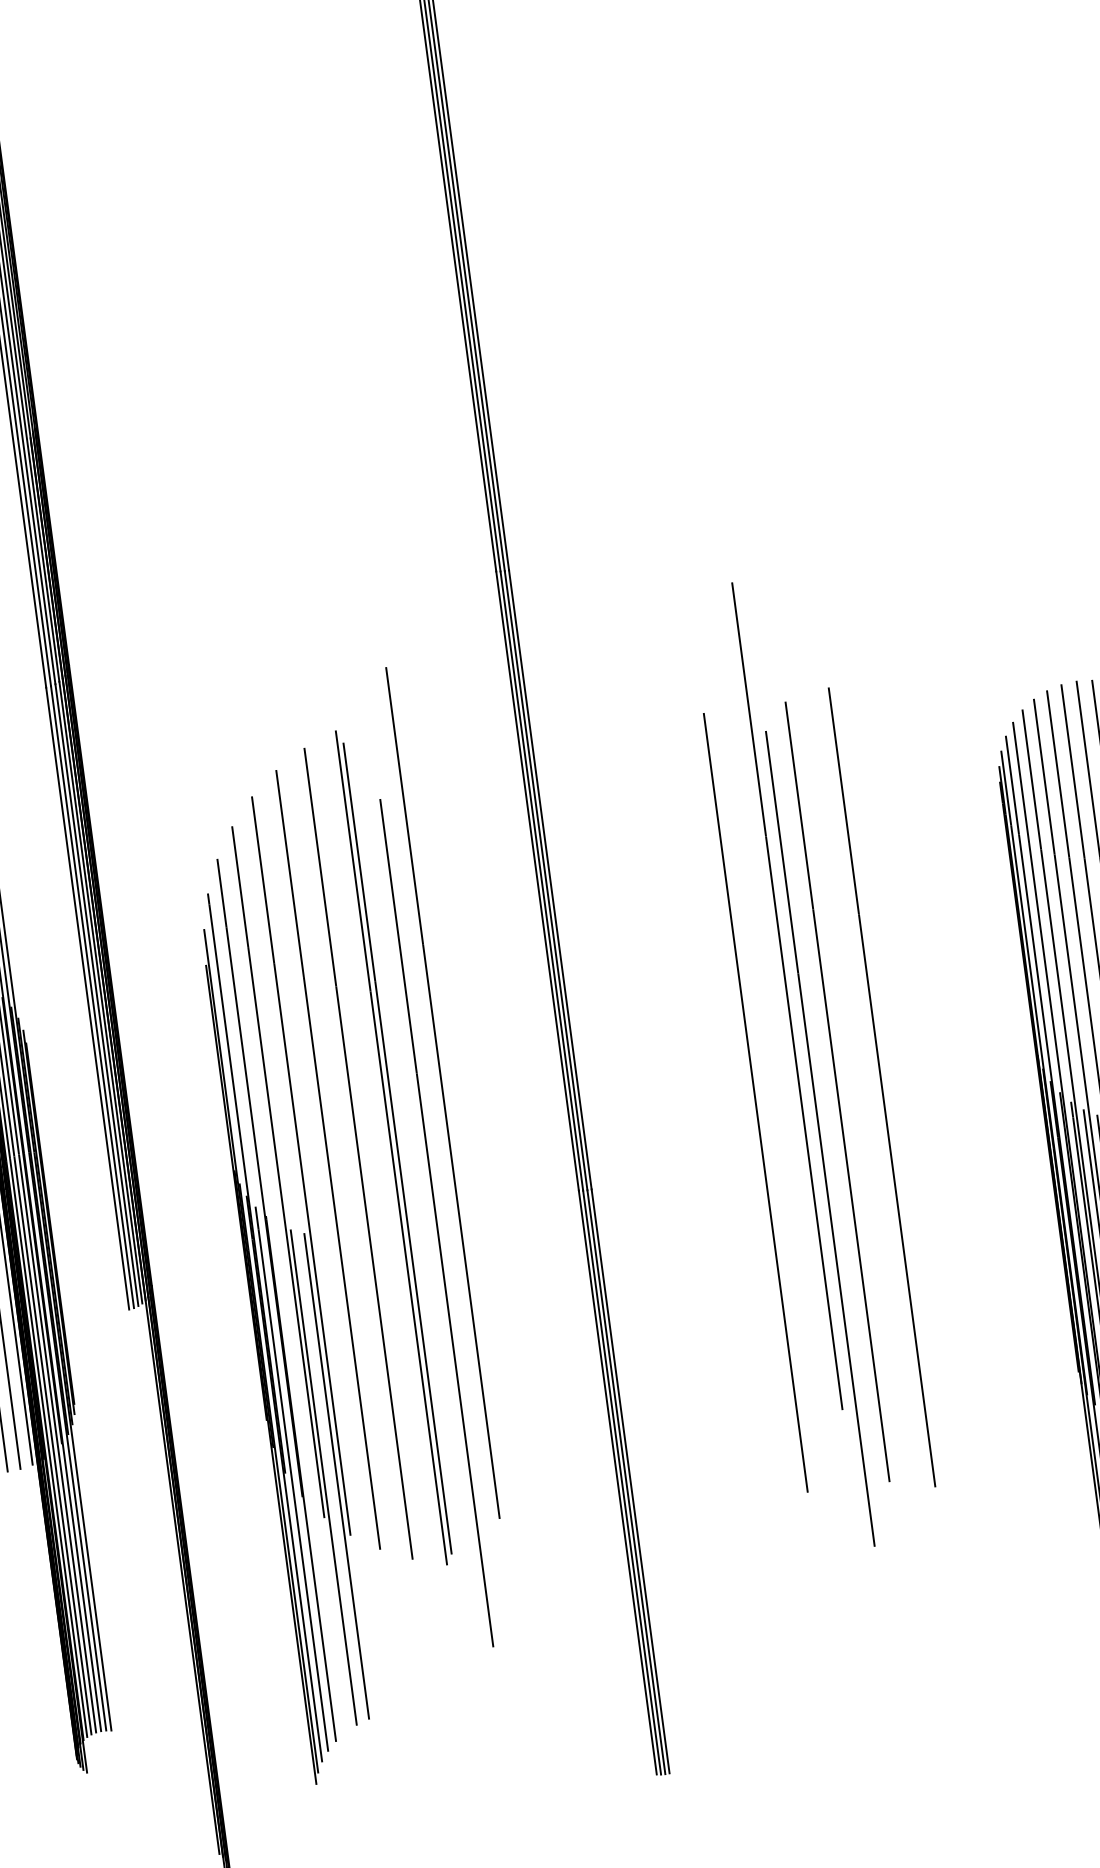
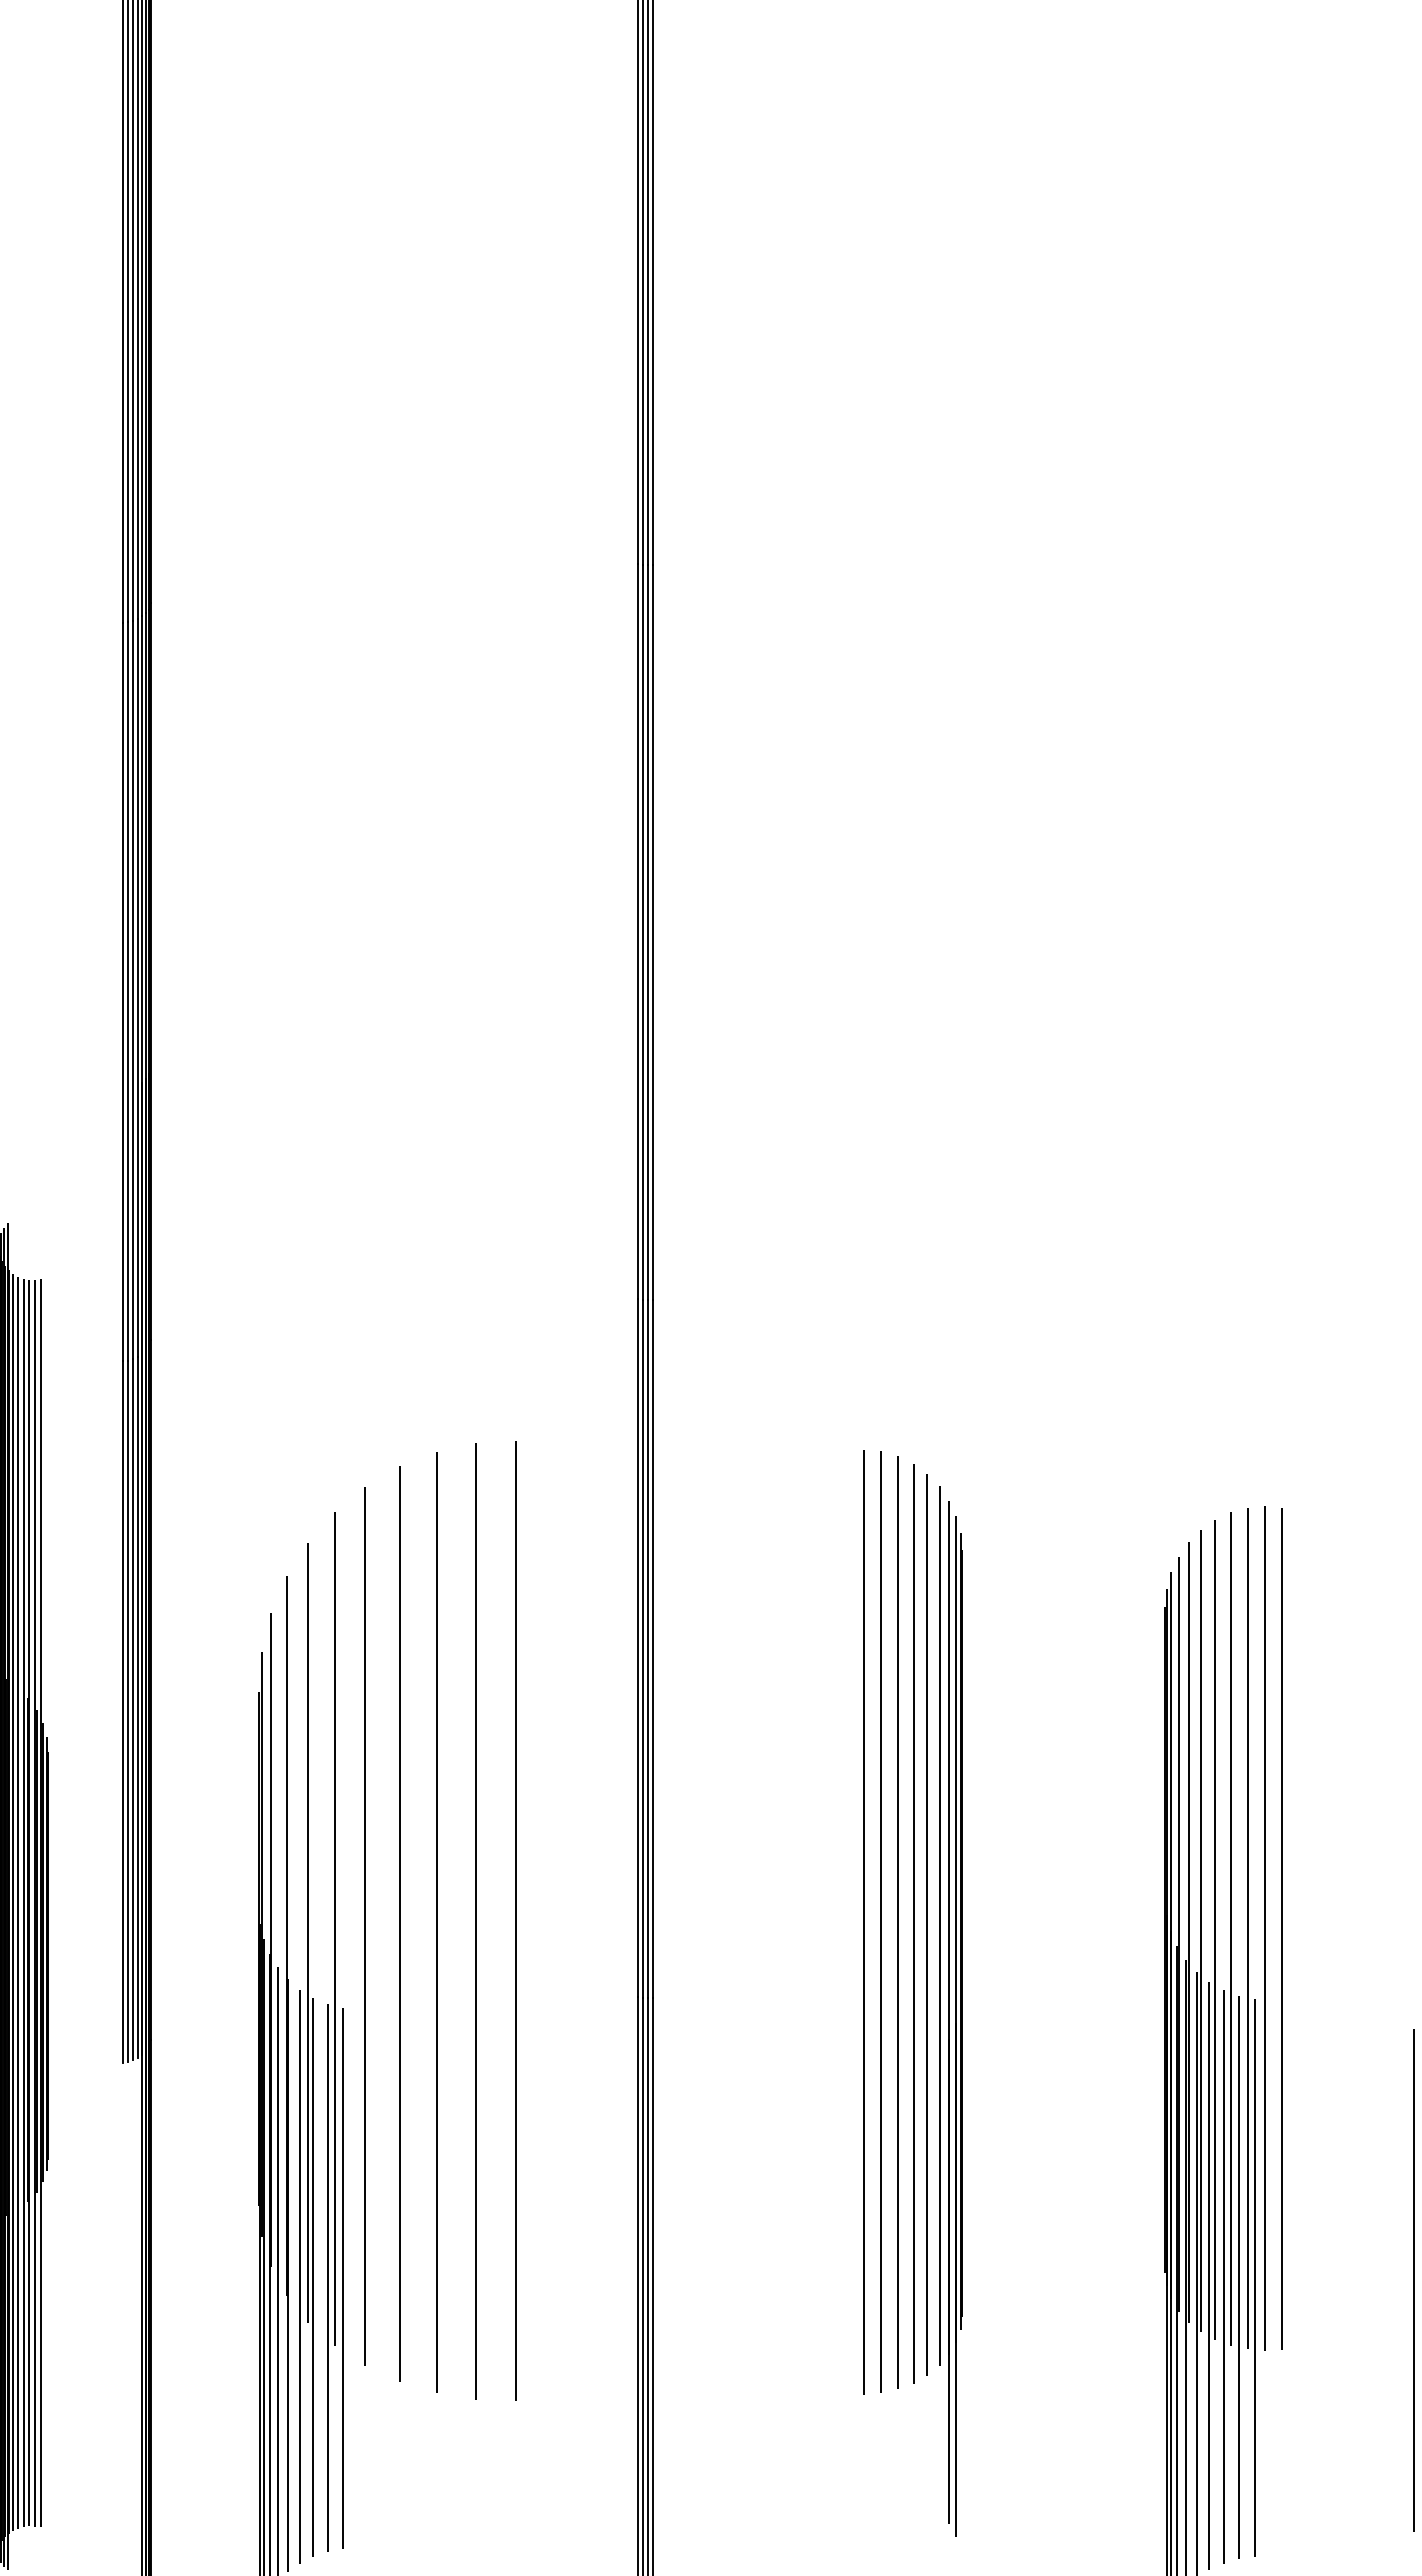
line: (786, 995) -> (897, 1922), moved
line: (881, 1087) -> (926, 1924), moved
line: (442, 1092) -> (515, 1920), moved
line: (784, 1094) -> (880, 1921), added
line: (769, 1097) -> (863, 1922), added
line: (755, 1103) -> (846, 1926), removed
line: (820, 1138) -> (913, 1923), moved
line: (397, 1148) -> (443, 1923), removed
part: (862, 1171) -> (955, 2018), added
line: (436, 1223) -> (475, 1921), moved
line: (350, 1474) -> (343, 2278), added
line: (312, 1478) -> (300, 2276), added

